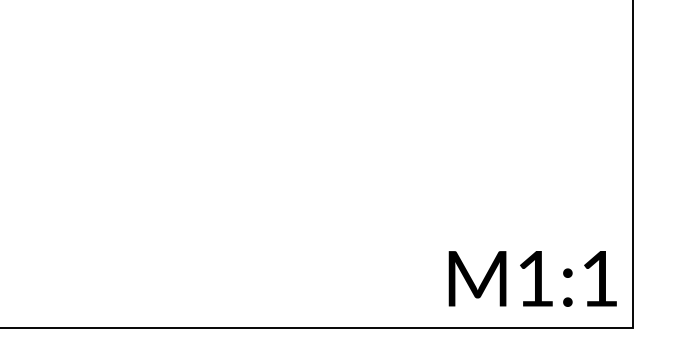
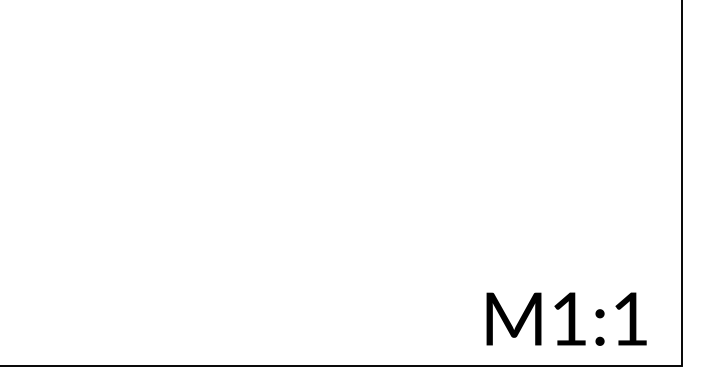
text: (532, 278) -> (566, 318), moved

